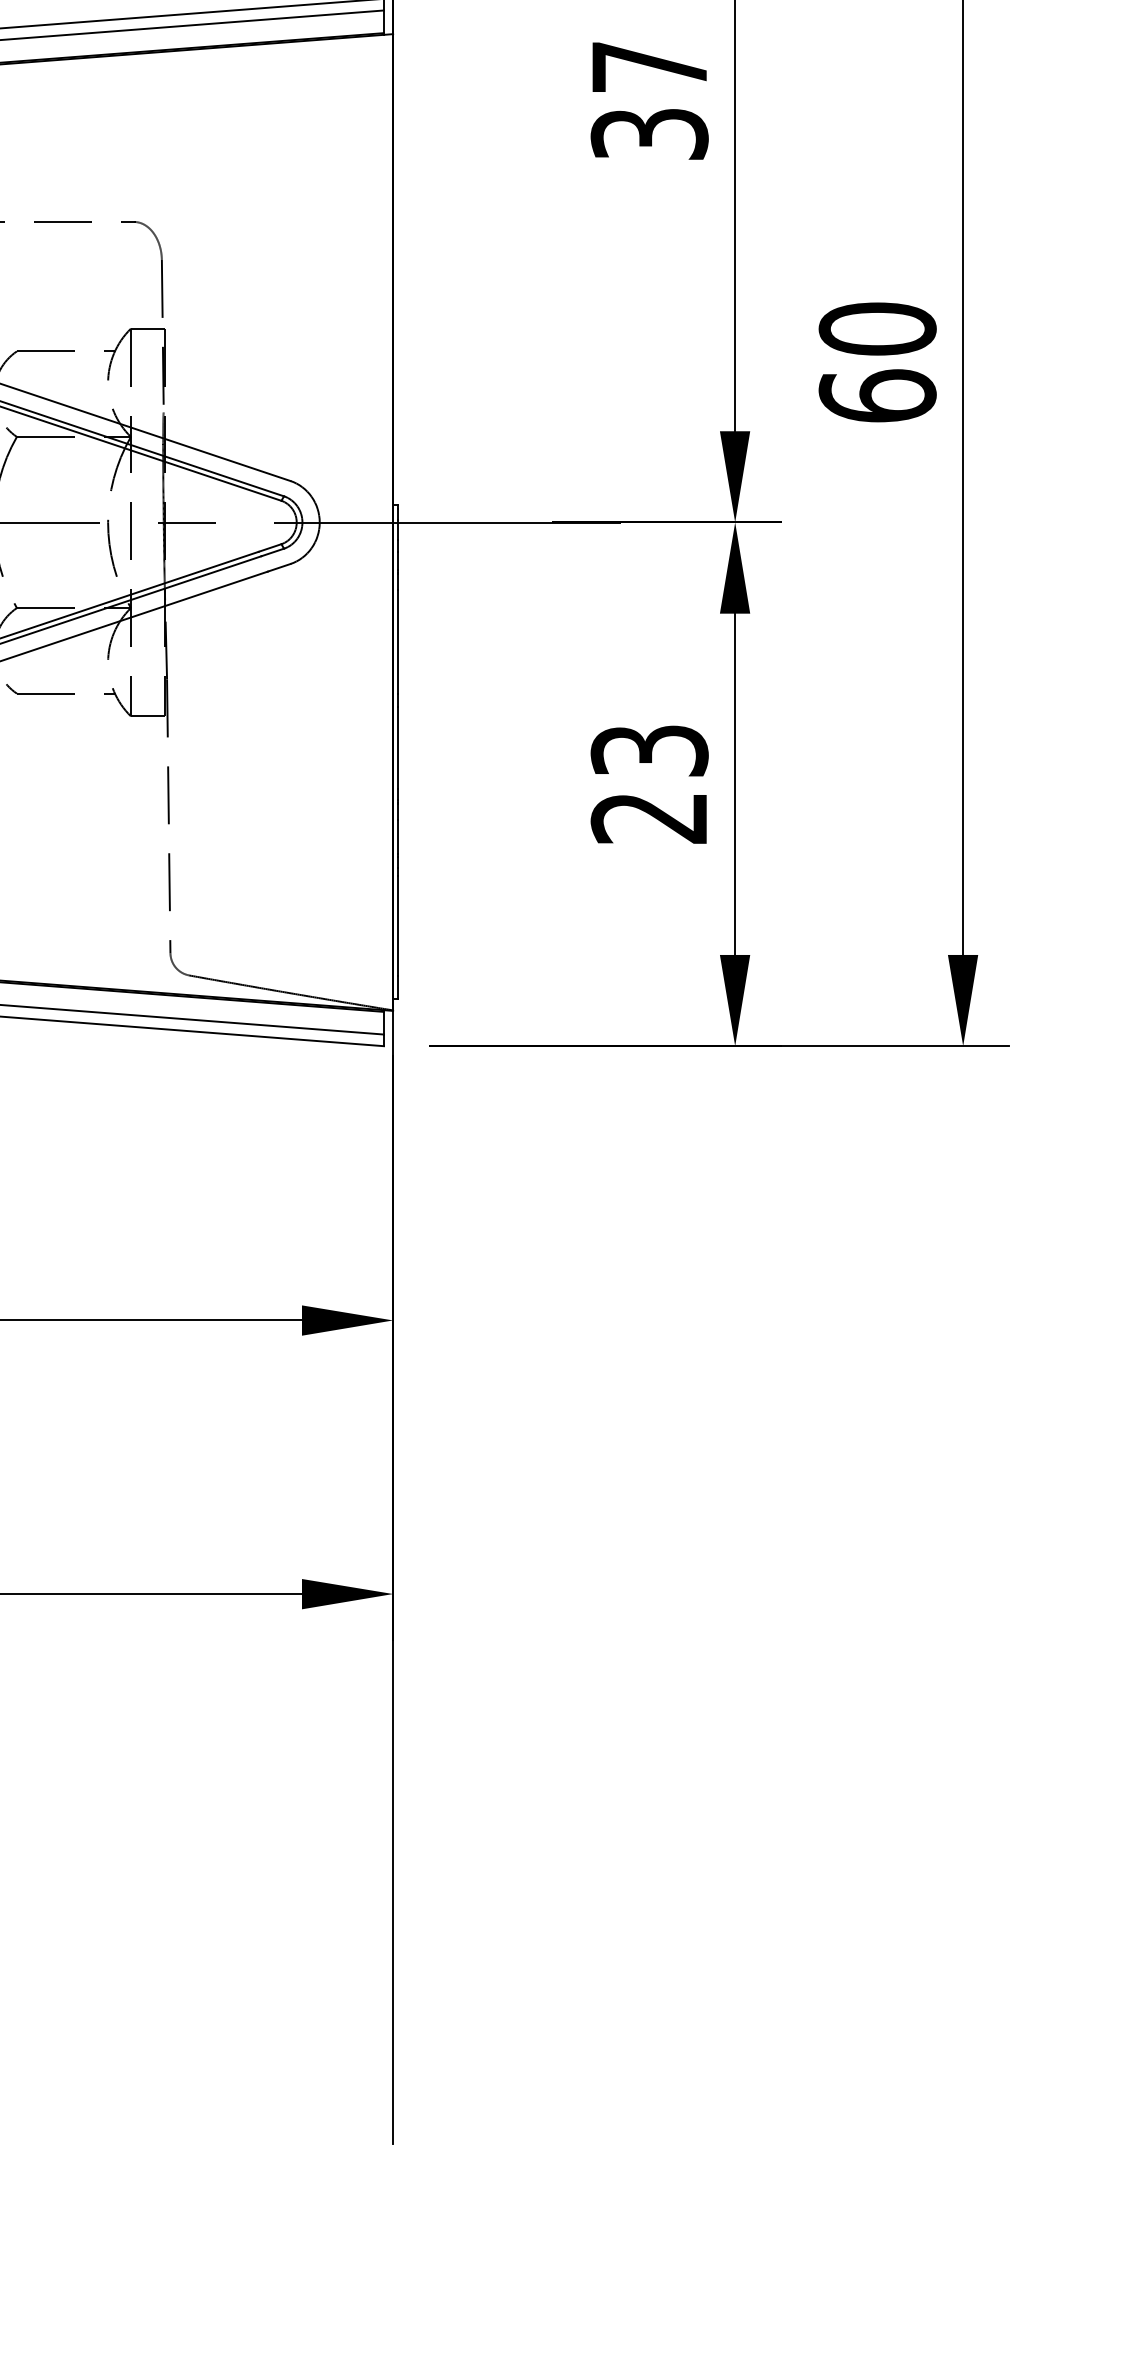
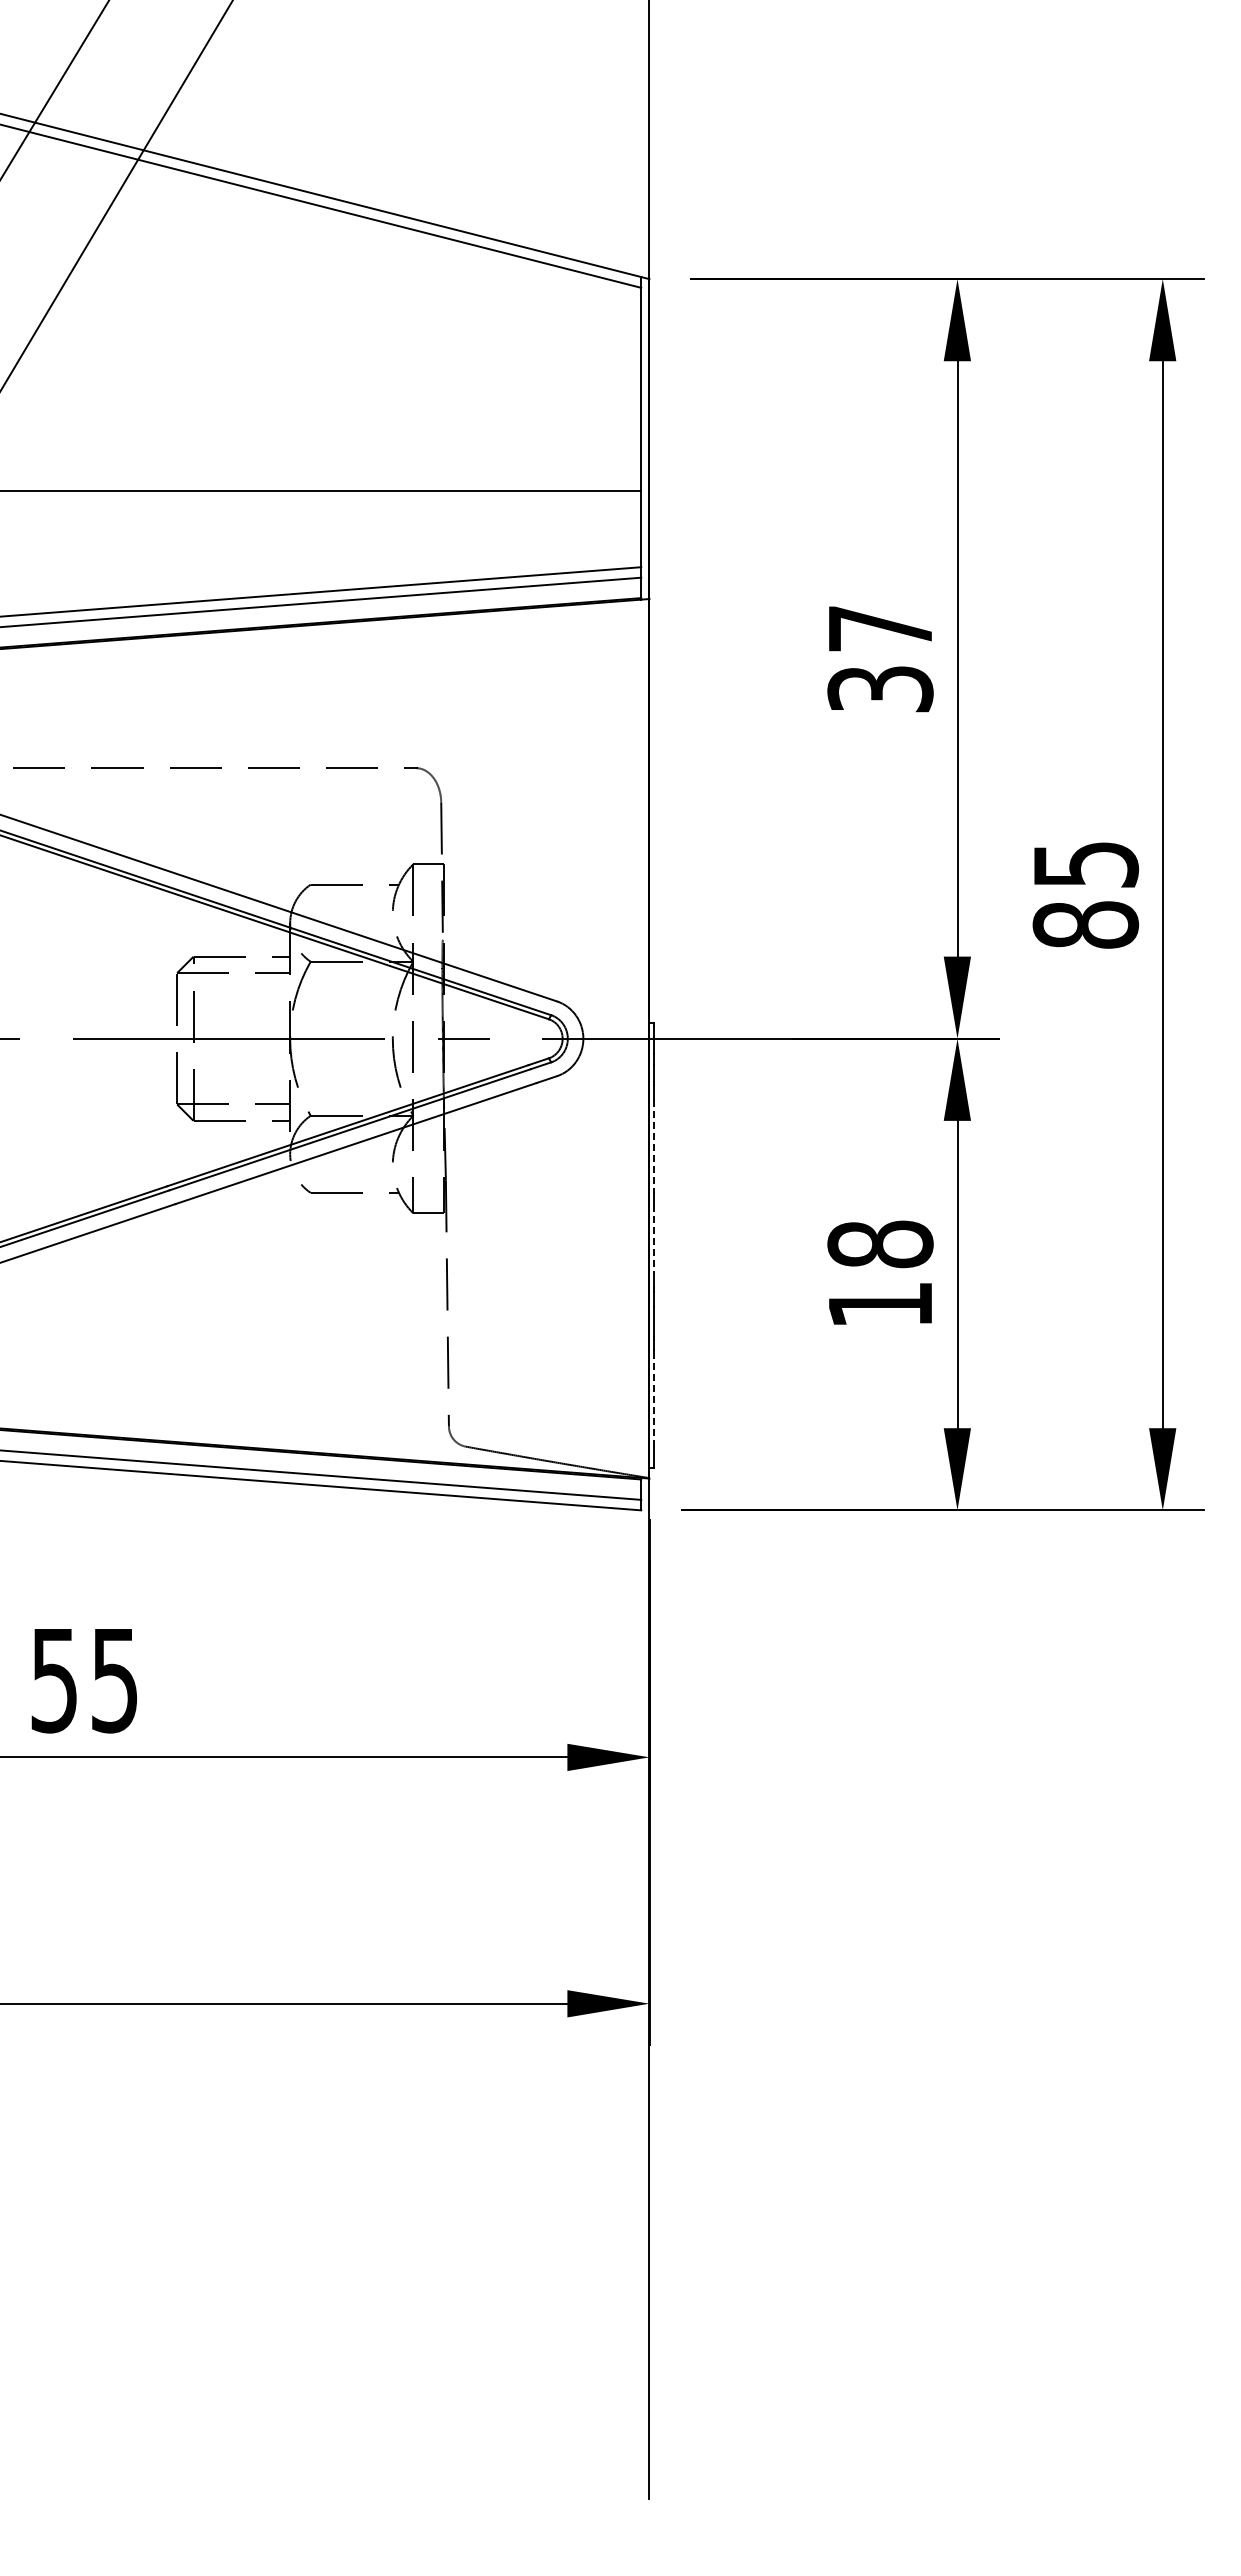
text: (877, 362) -> (1085, 894), 60 -> 85
line: (397, 642) -> (653, 1146), solid -> dashed
line: (397, 748) -> (653, 1242), solid -> dashed
text: (649, 784) -> (880, 1274), 23 -> 18
line: (397, 926) -> (653, 1402), solid -> dashed

